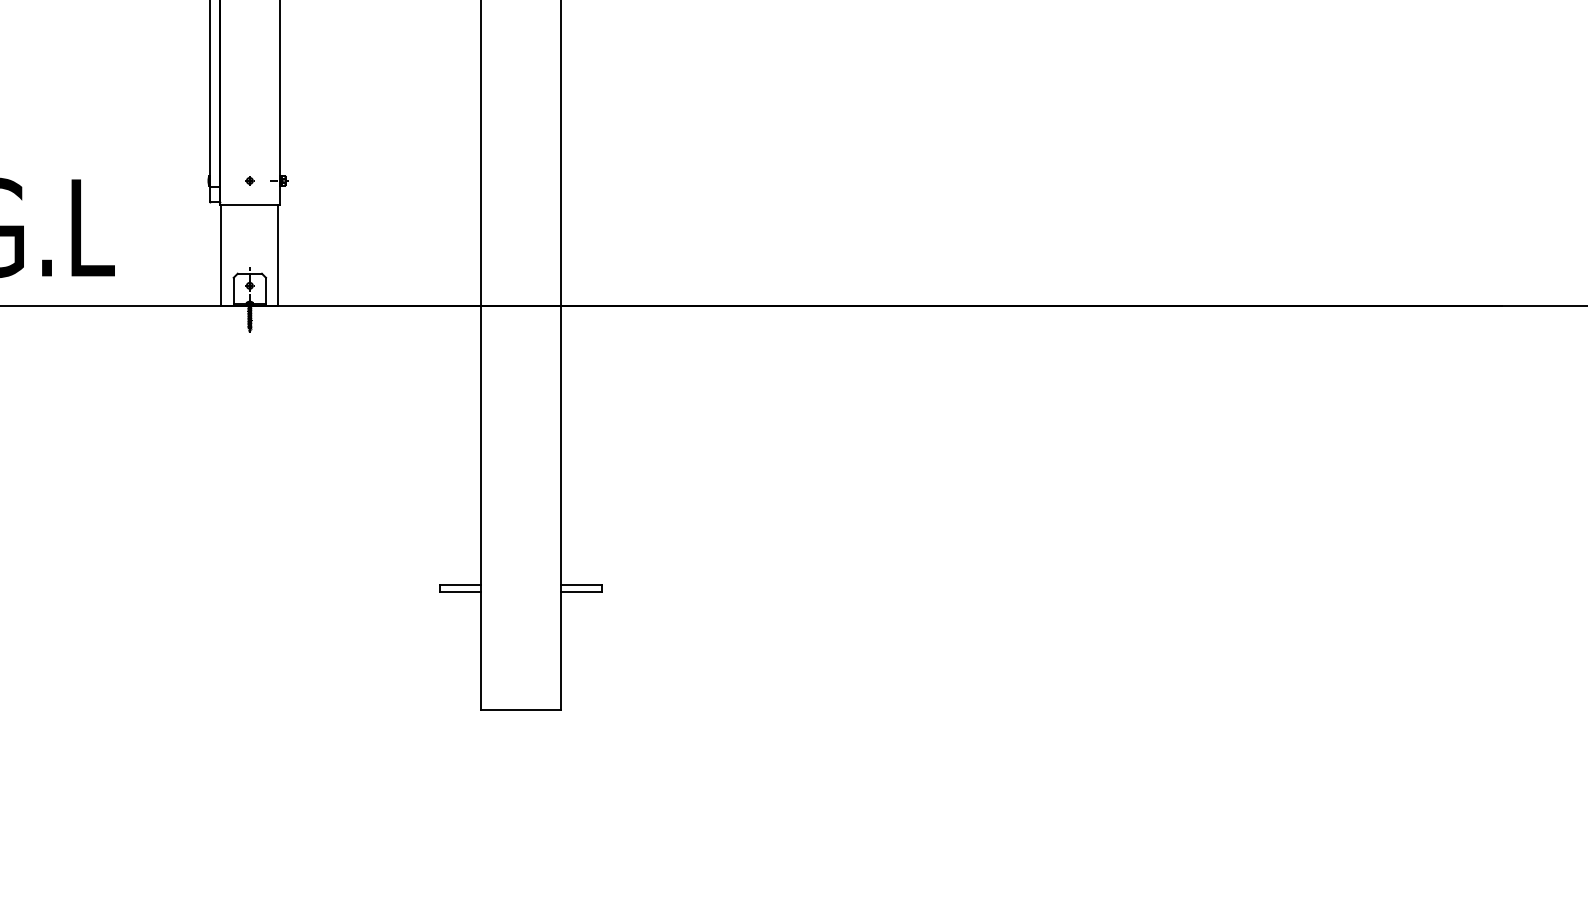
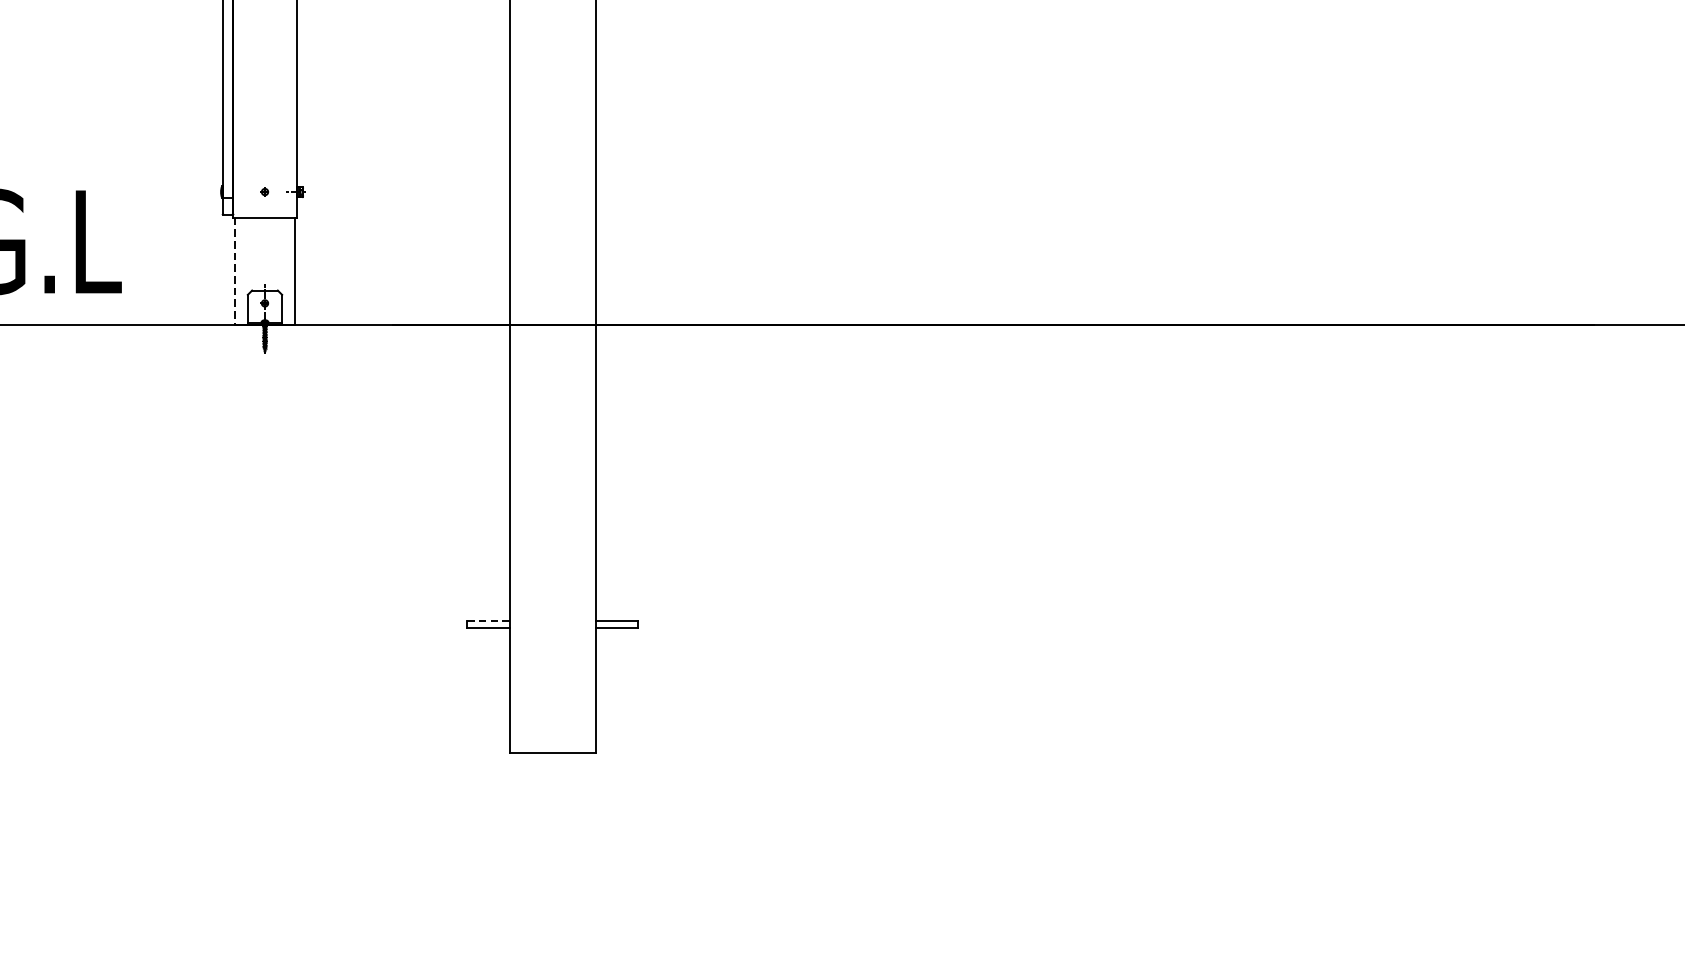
line: (221, 256) -> (234, 272), solid -> dashed
line: (461, 584) -> (489, 620), solid -> dashed

